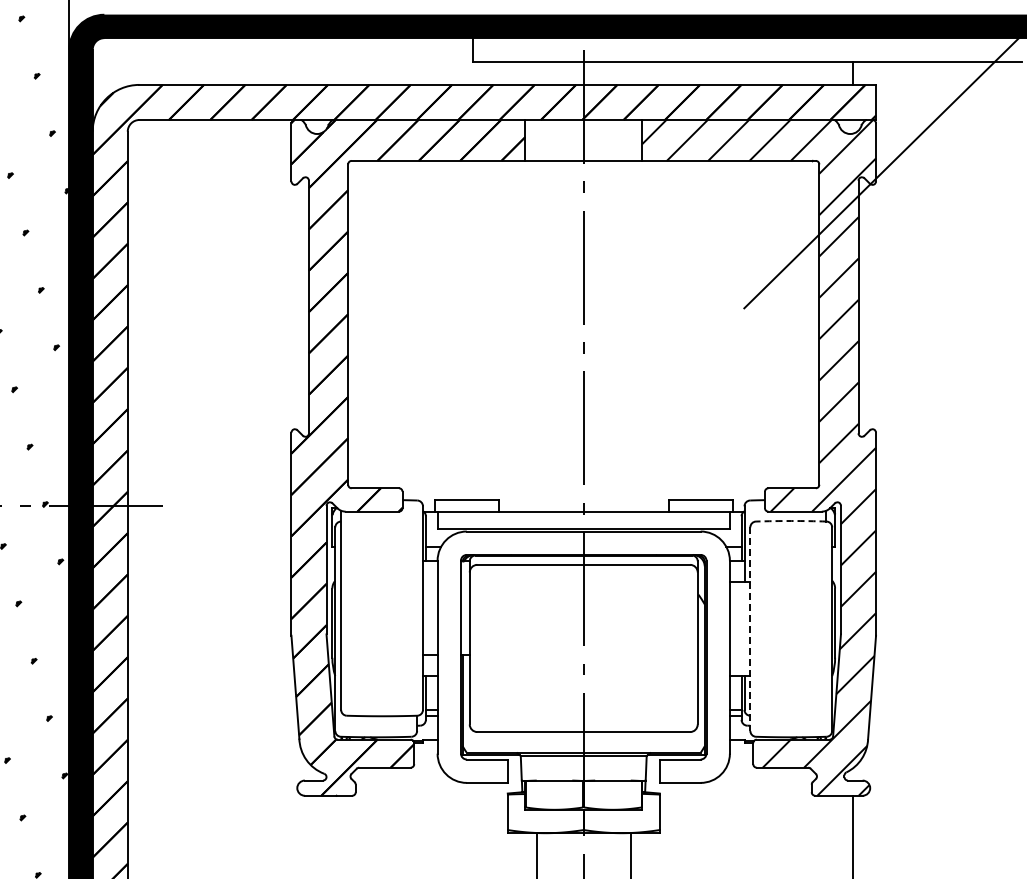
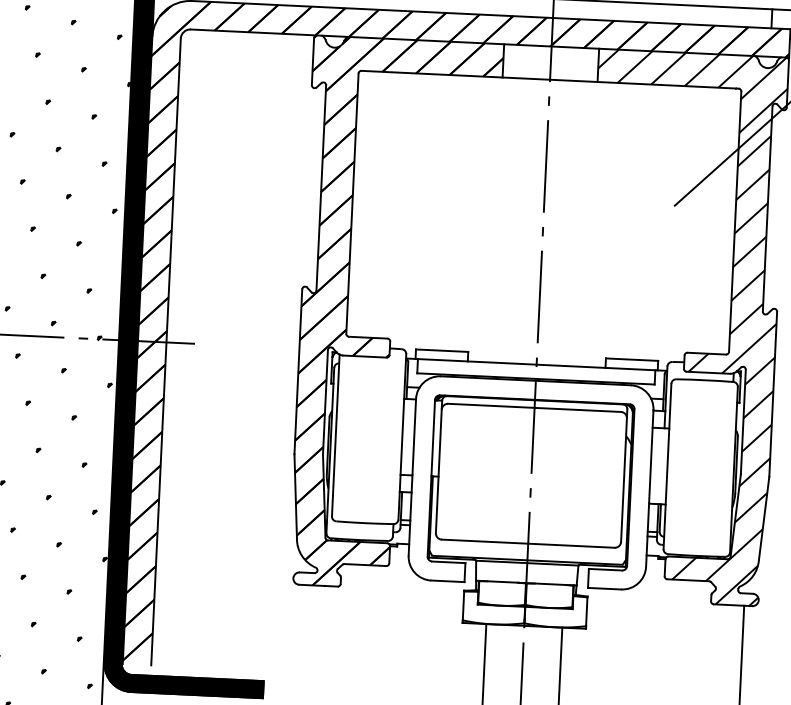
arc: (791, 521) -> (705, 380), dashed -> solid
line: (750, 629) -> (667, 466), dashed -> solid

